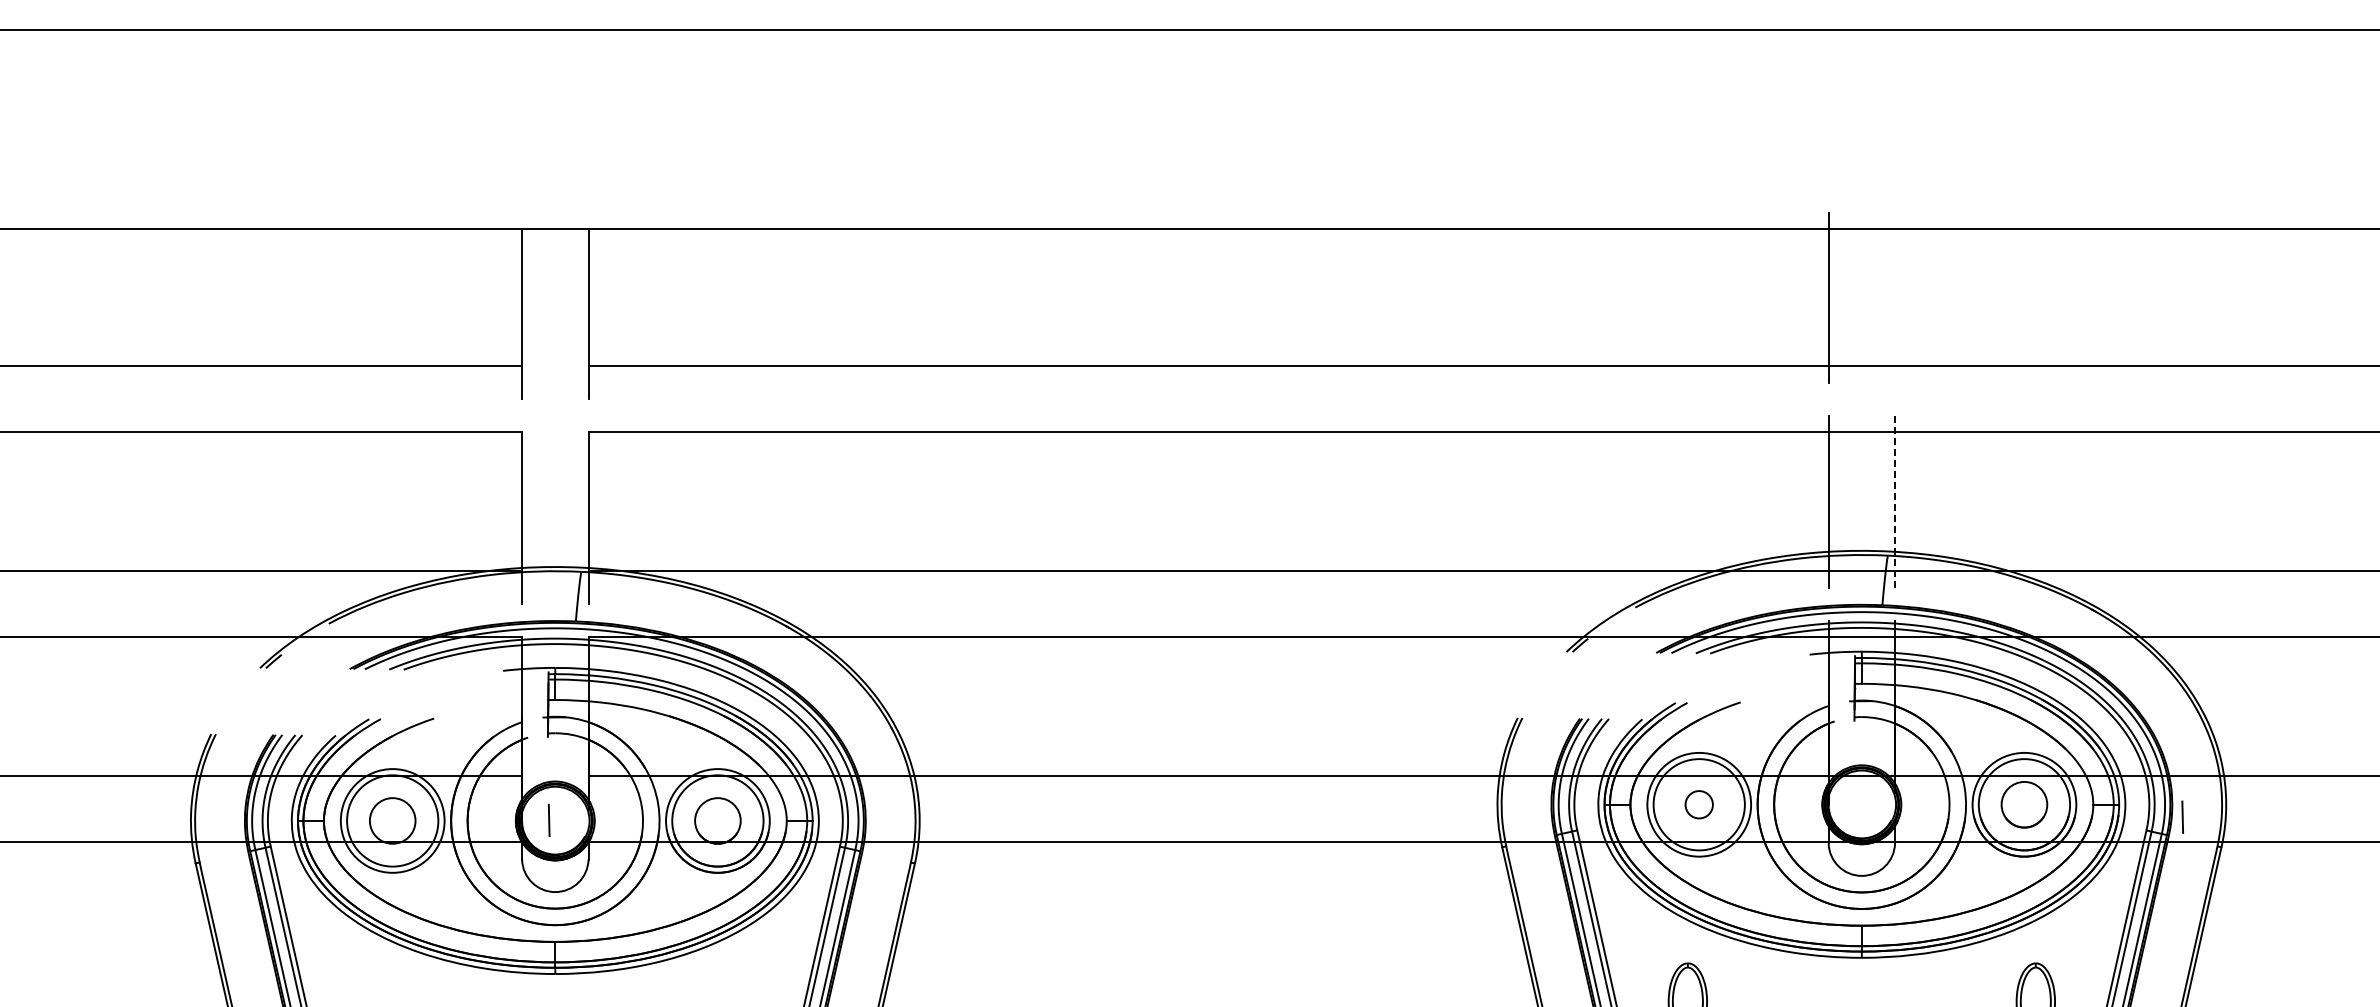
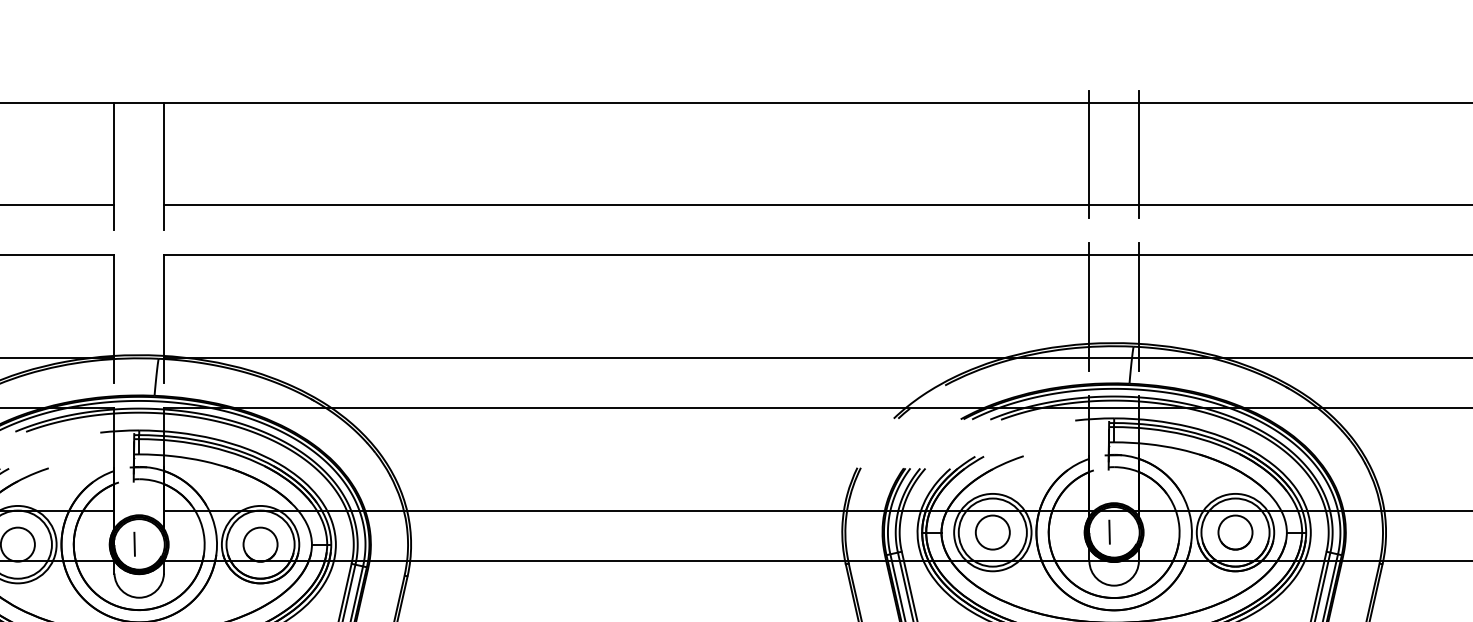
line: (1895, 298) -> (1139, 154), added
line: (1895, 502) -> (1139, 307), dashed -> solid
circle: (1699, 804) -> (993, 532), size x1.67
line: (2182, 816) -> (1109, 531), moved

